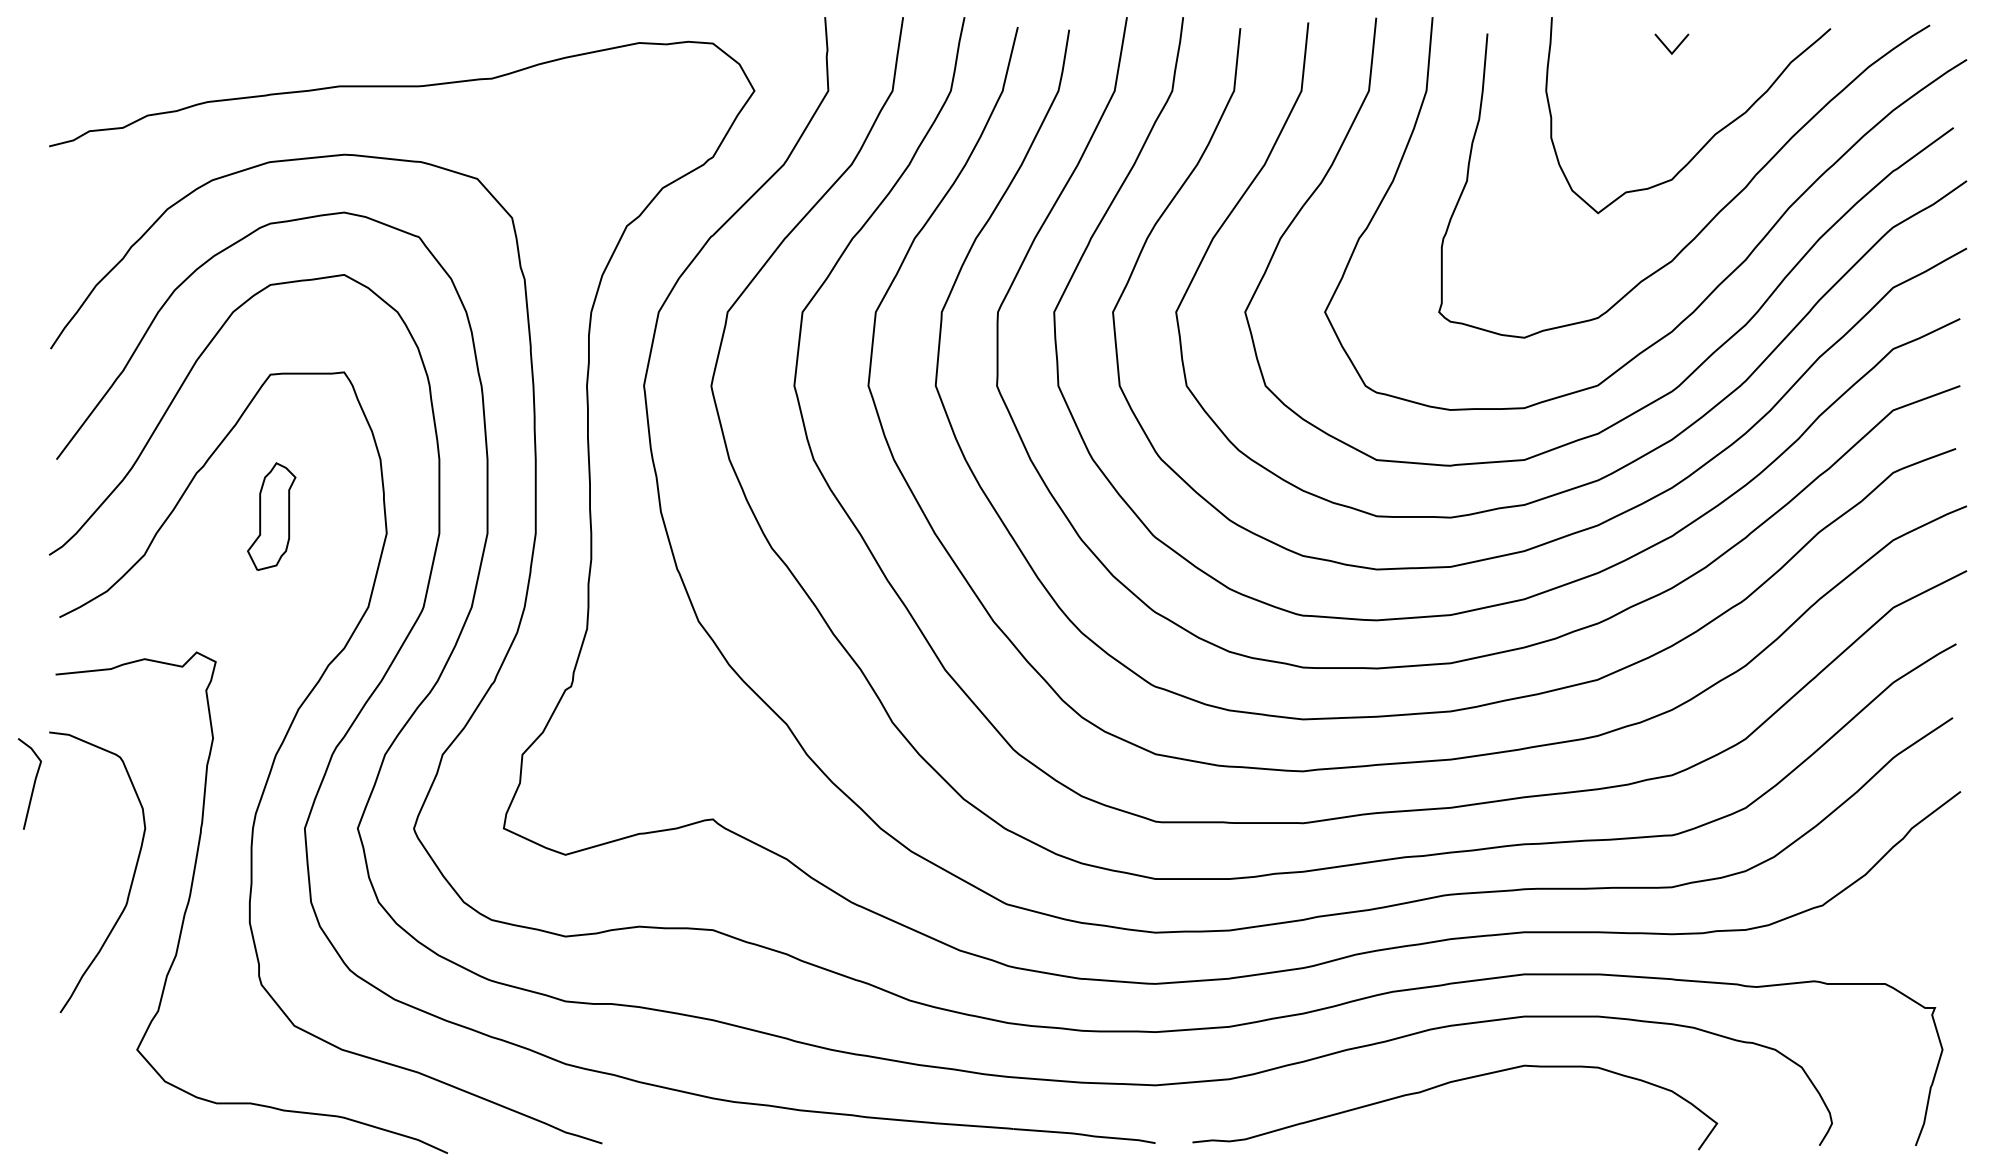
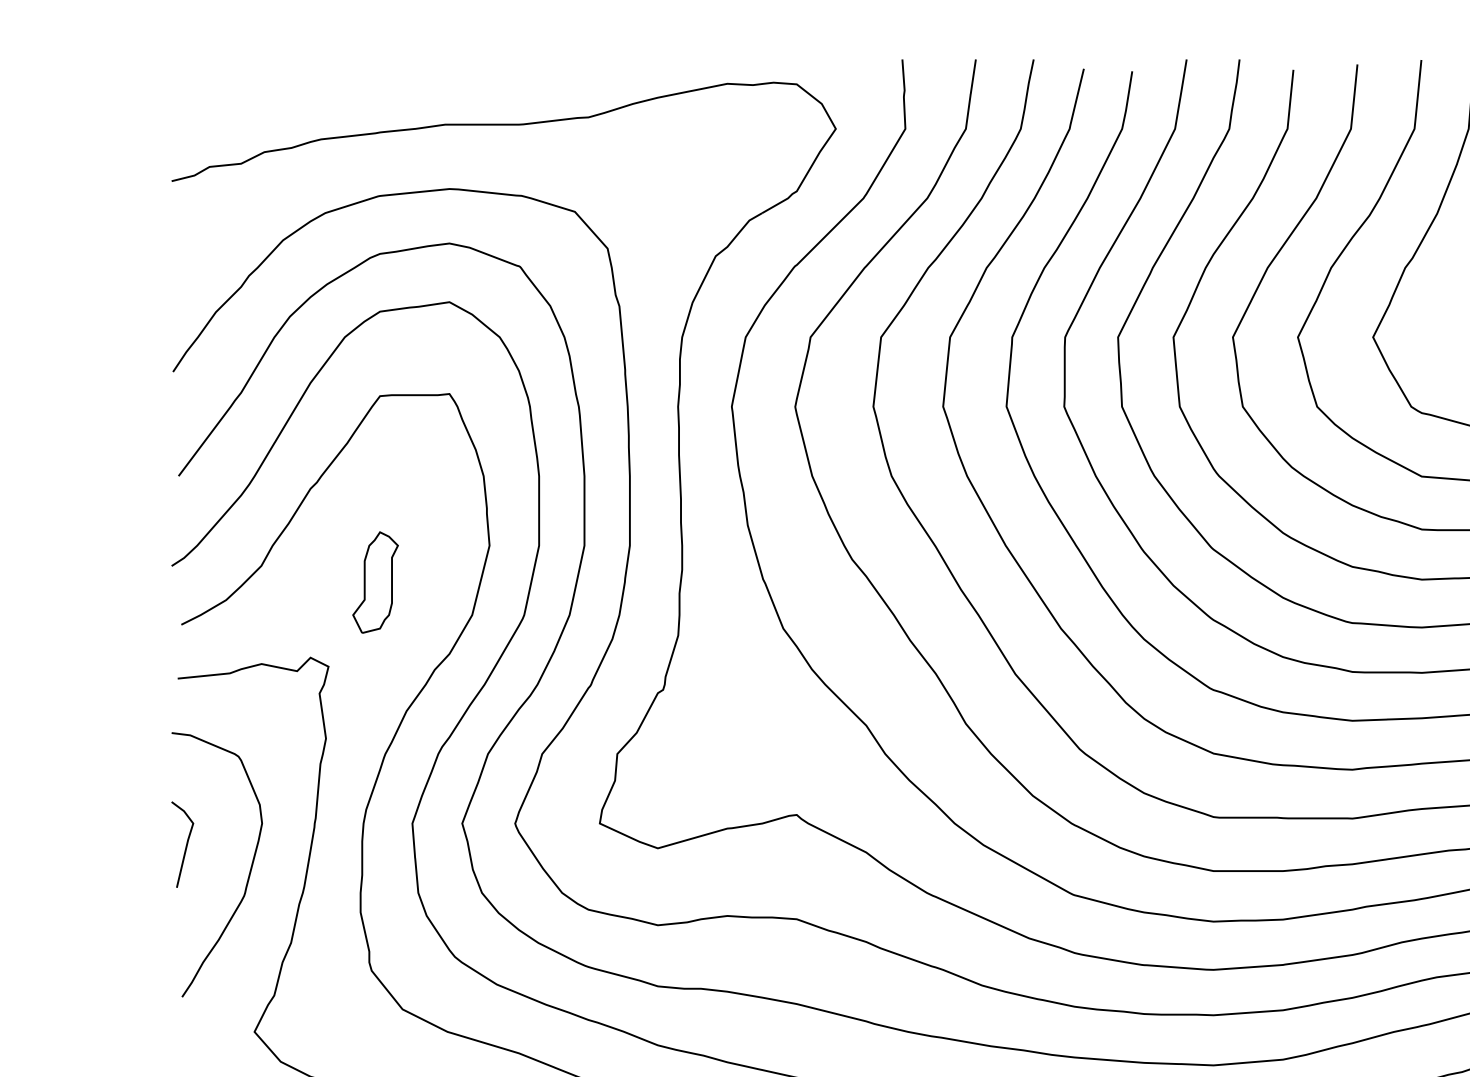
part: (271, 516) -> (375, 582), moved
curve: (33, 783) -> (186, 844), moved

